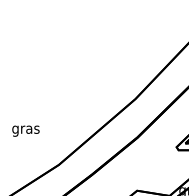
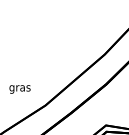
text: (25, 130) -> (19, 88), moved

